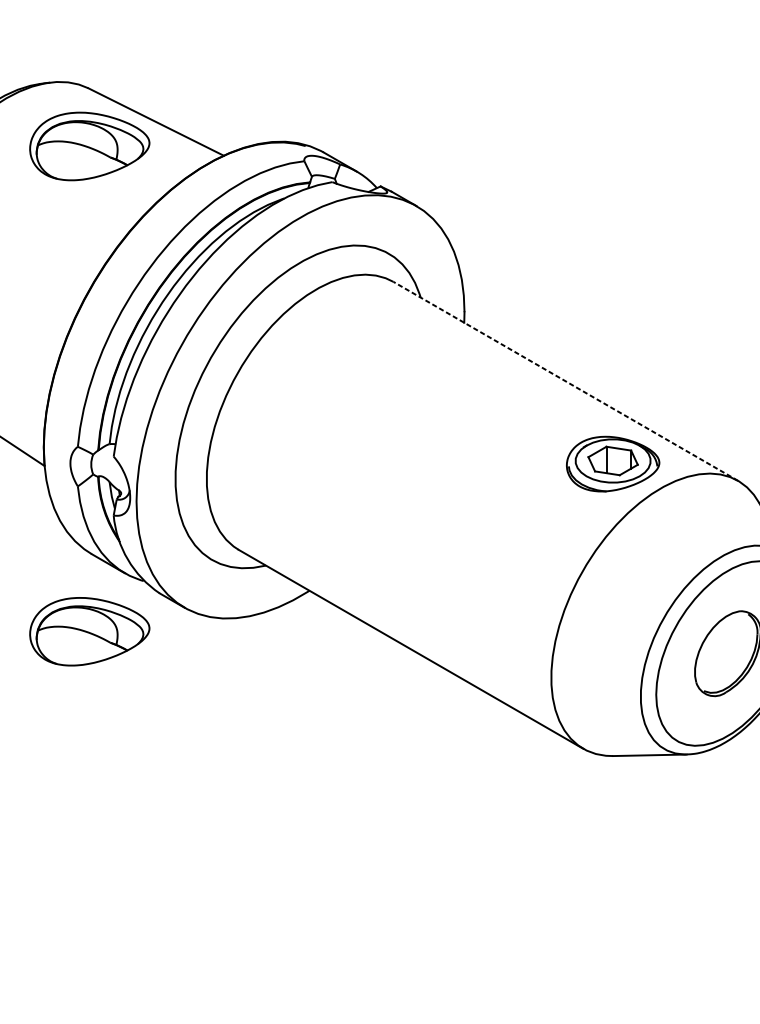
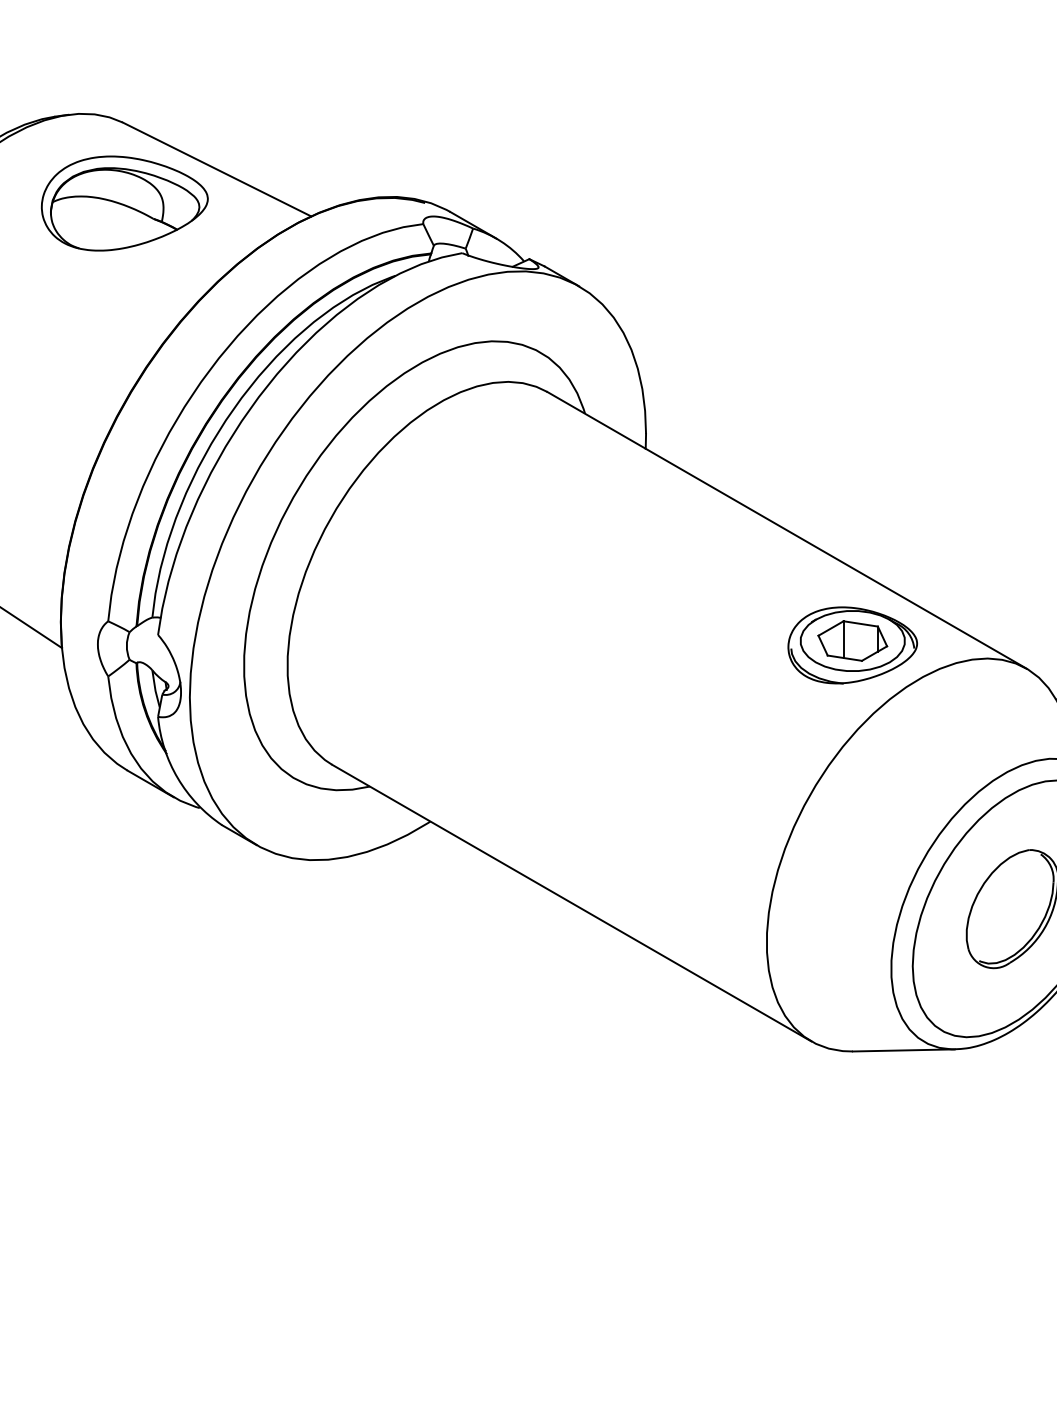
line: (565, 381) -> (786, 530), dashed -> solid
part: (89, 631) -> (124, 878), removed

